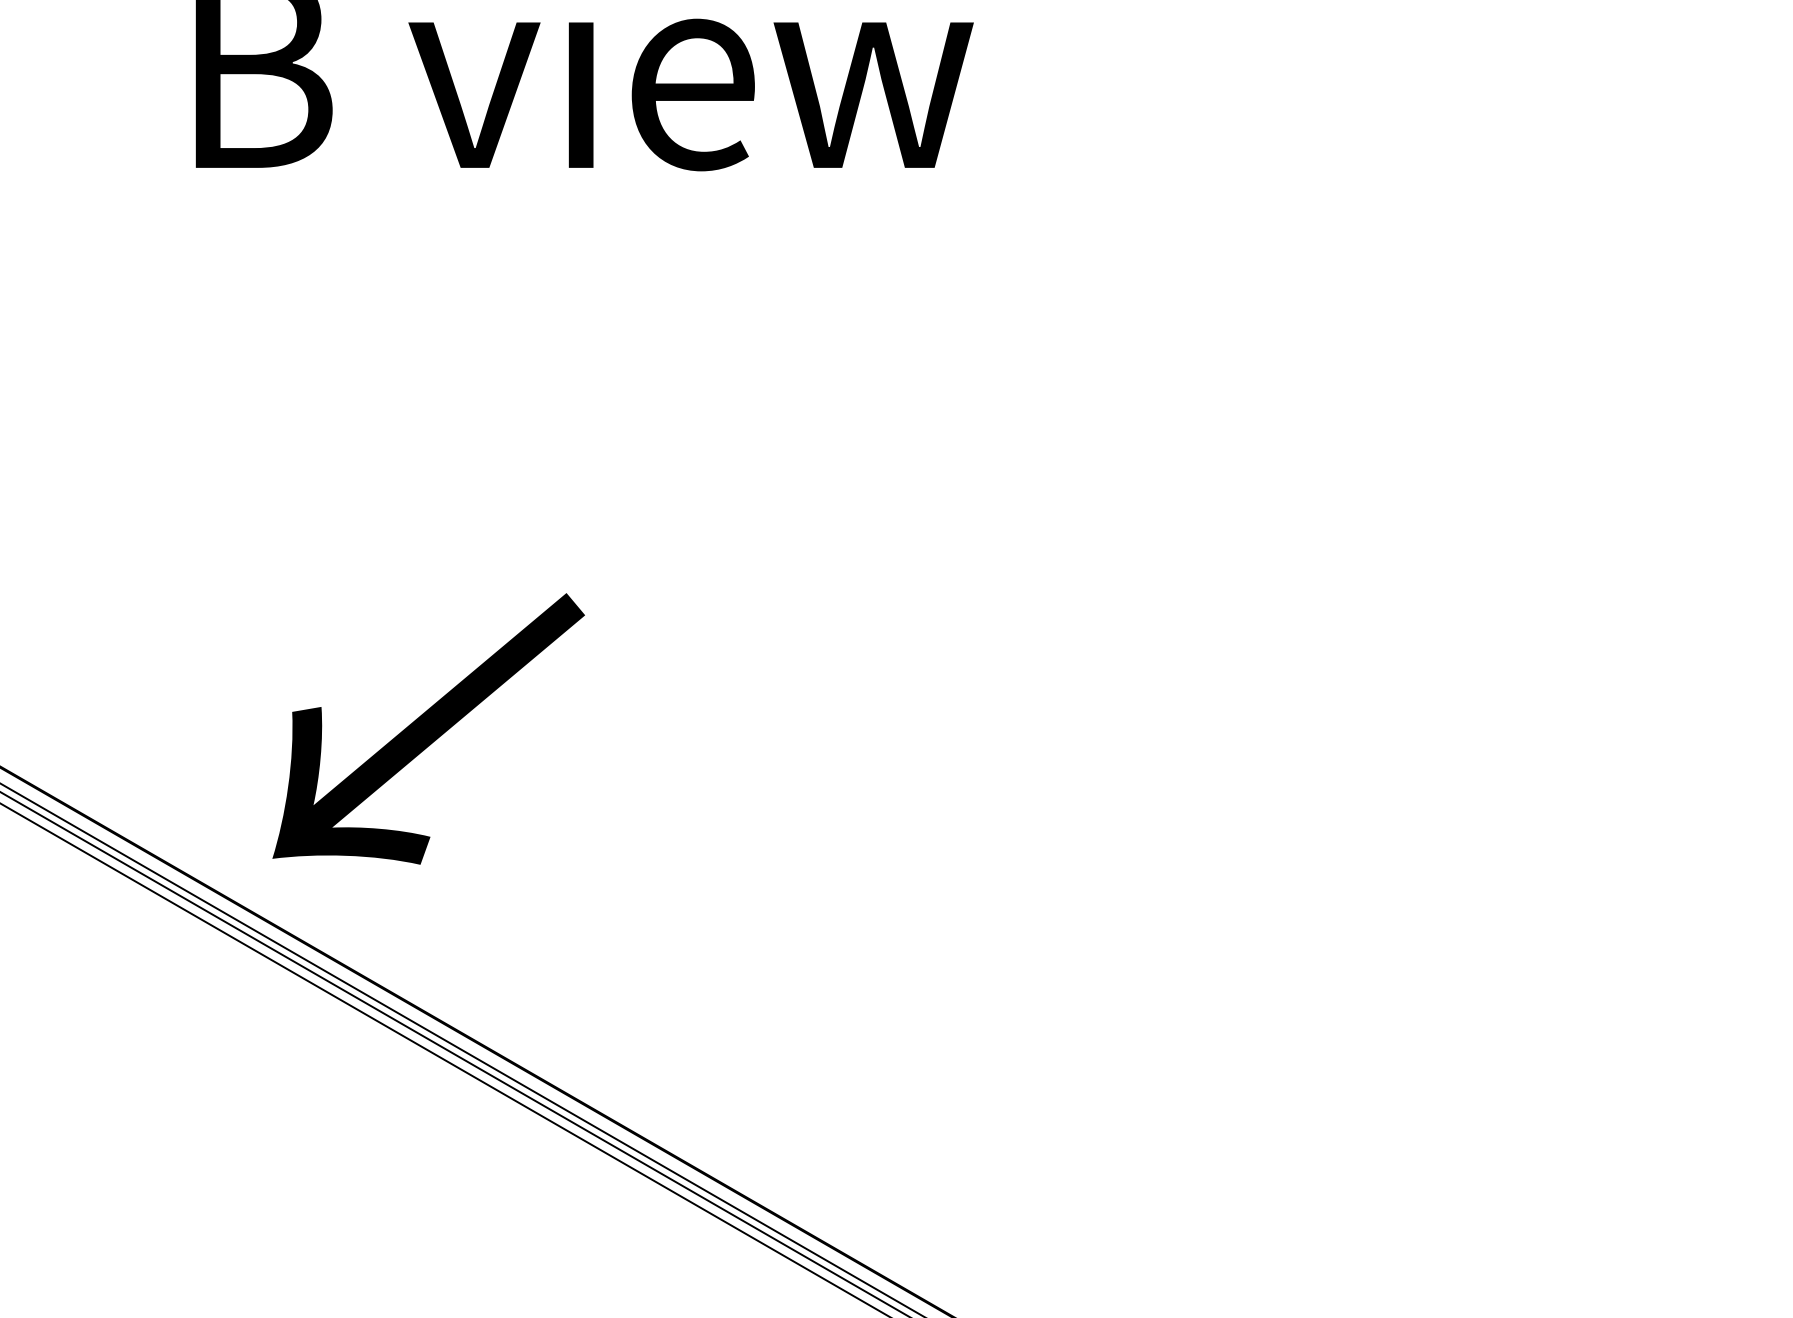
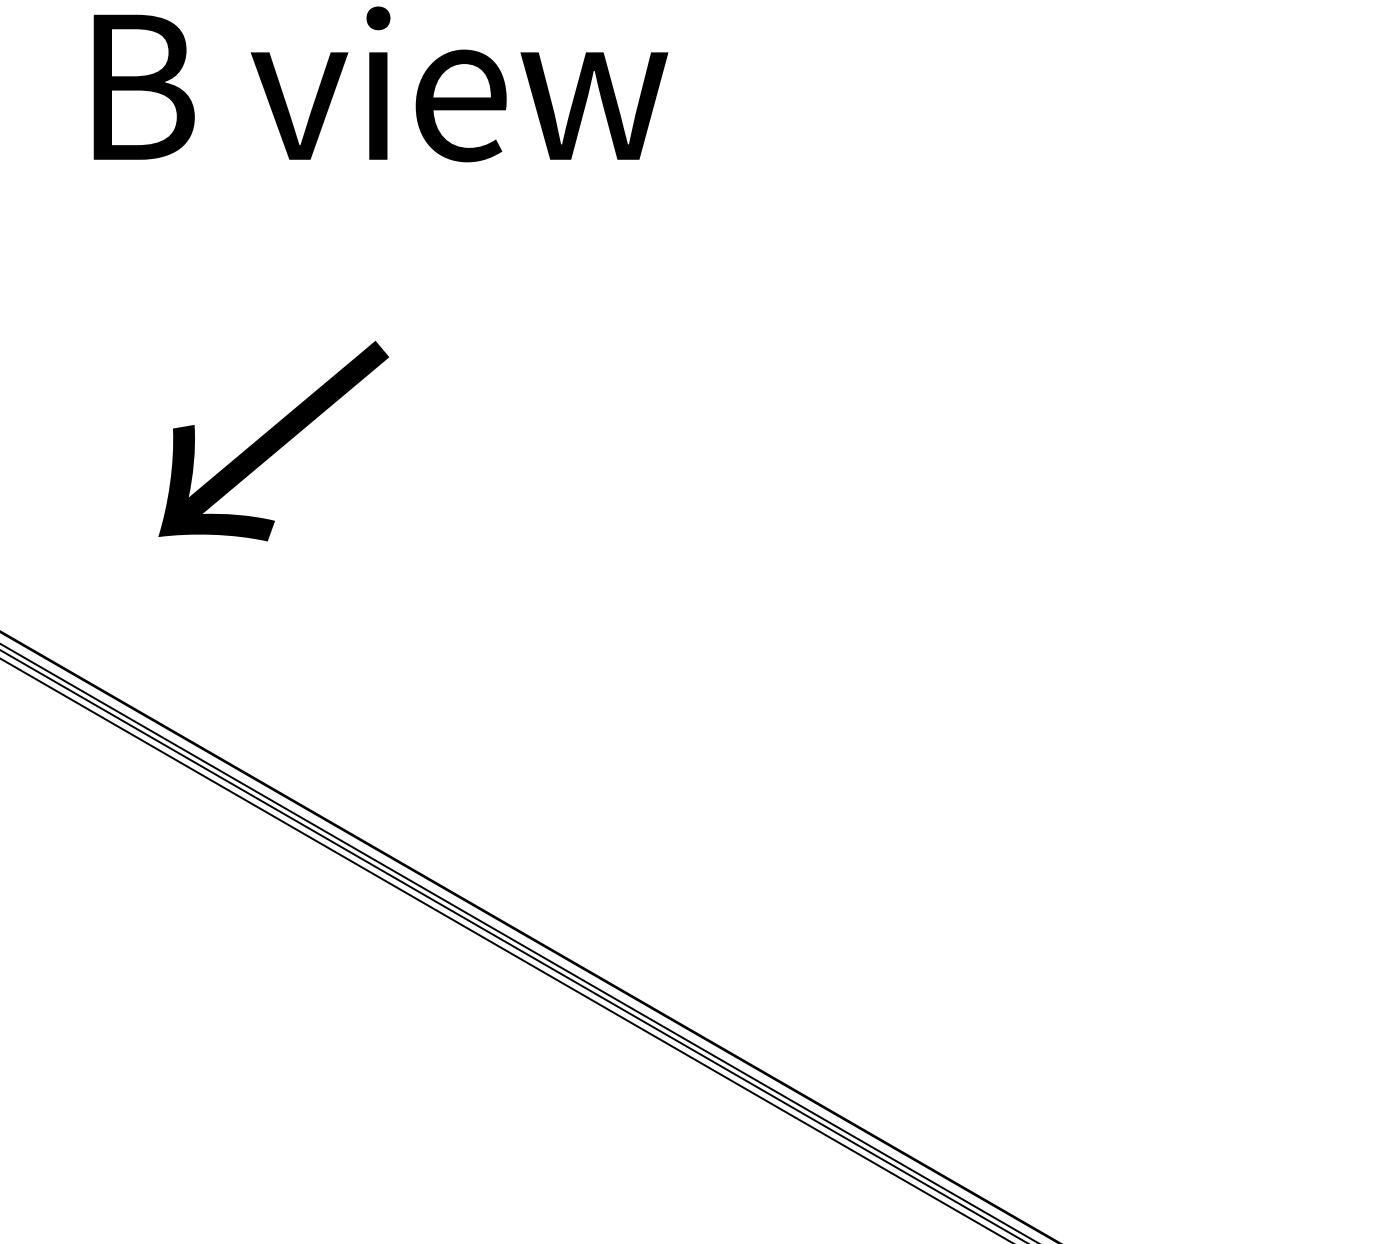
text: (428, 729) -> (273, 441), moved

